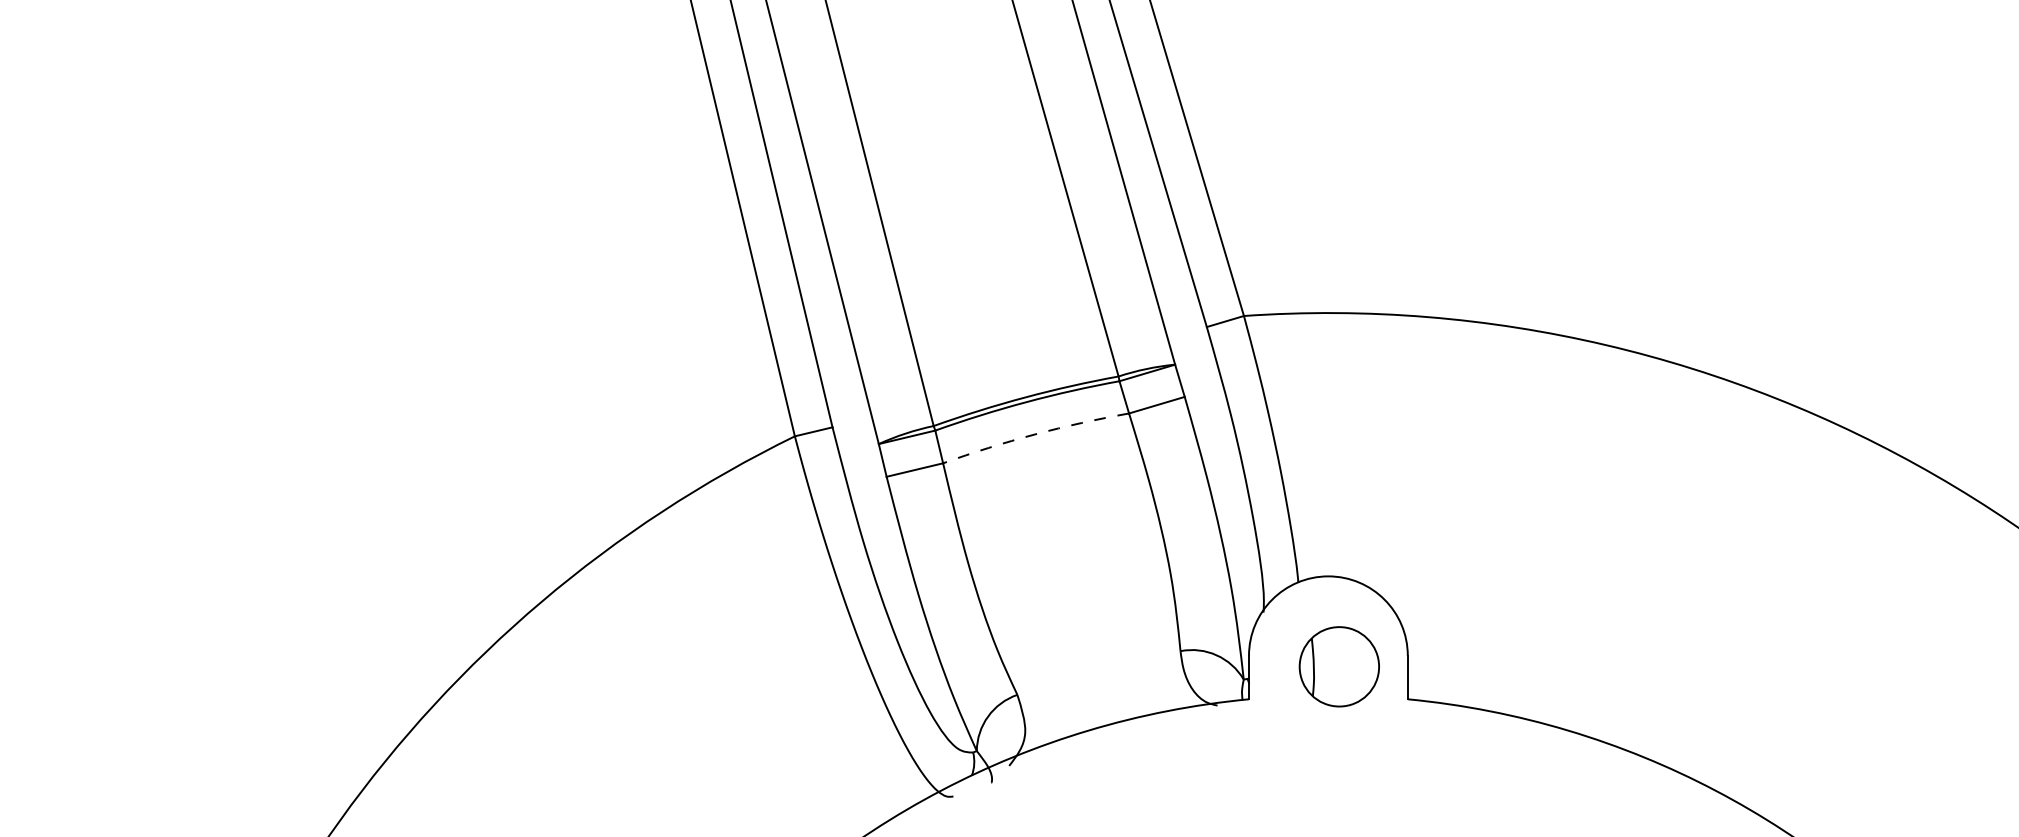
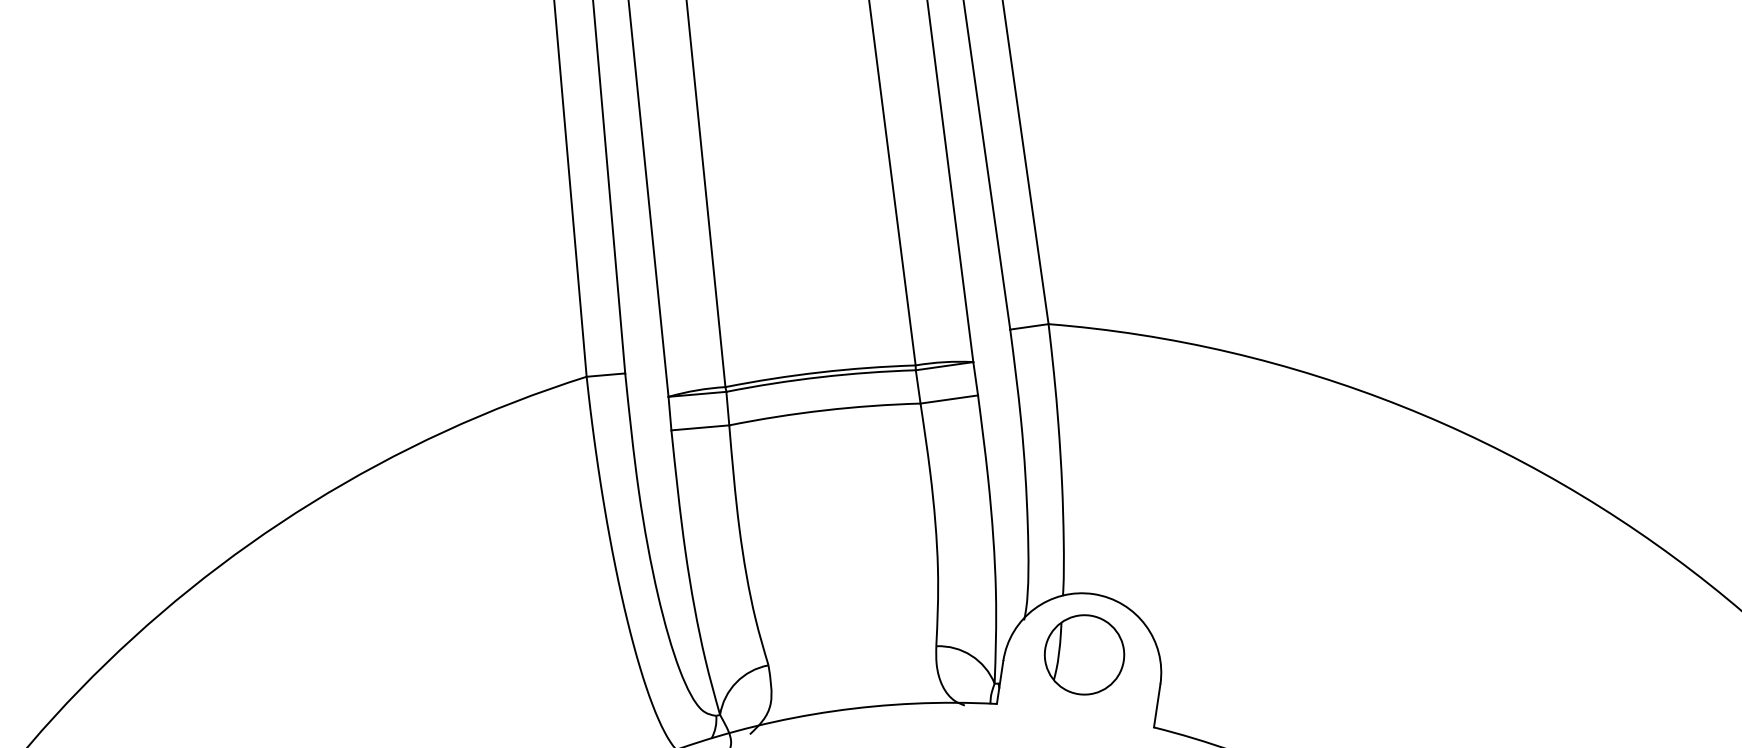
arc: (1035, 434) -> (824, 410), dashed -> solid
part: (1338, 666) -> (1083, 654), moved

